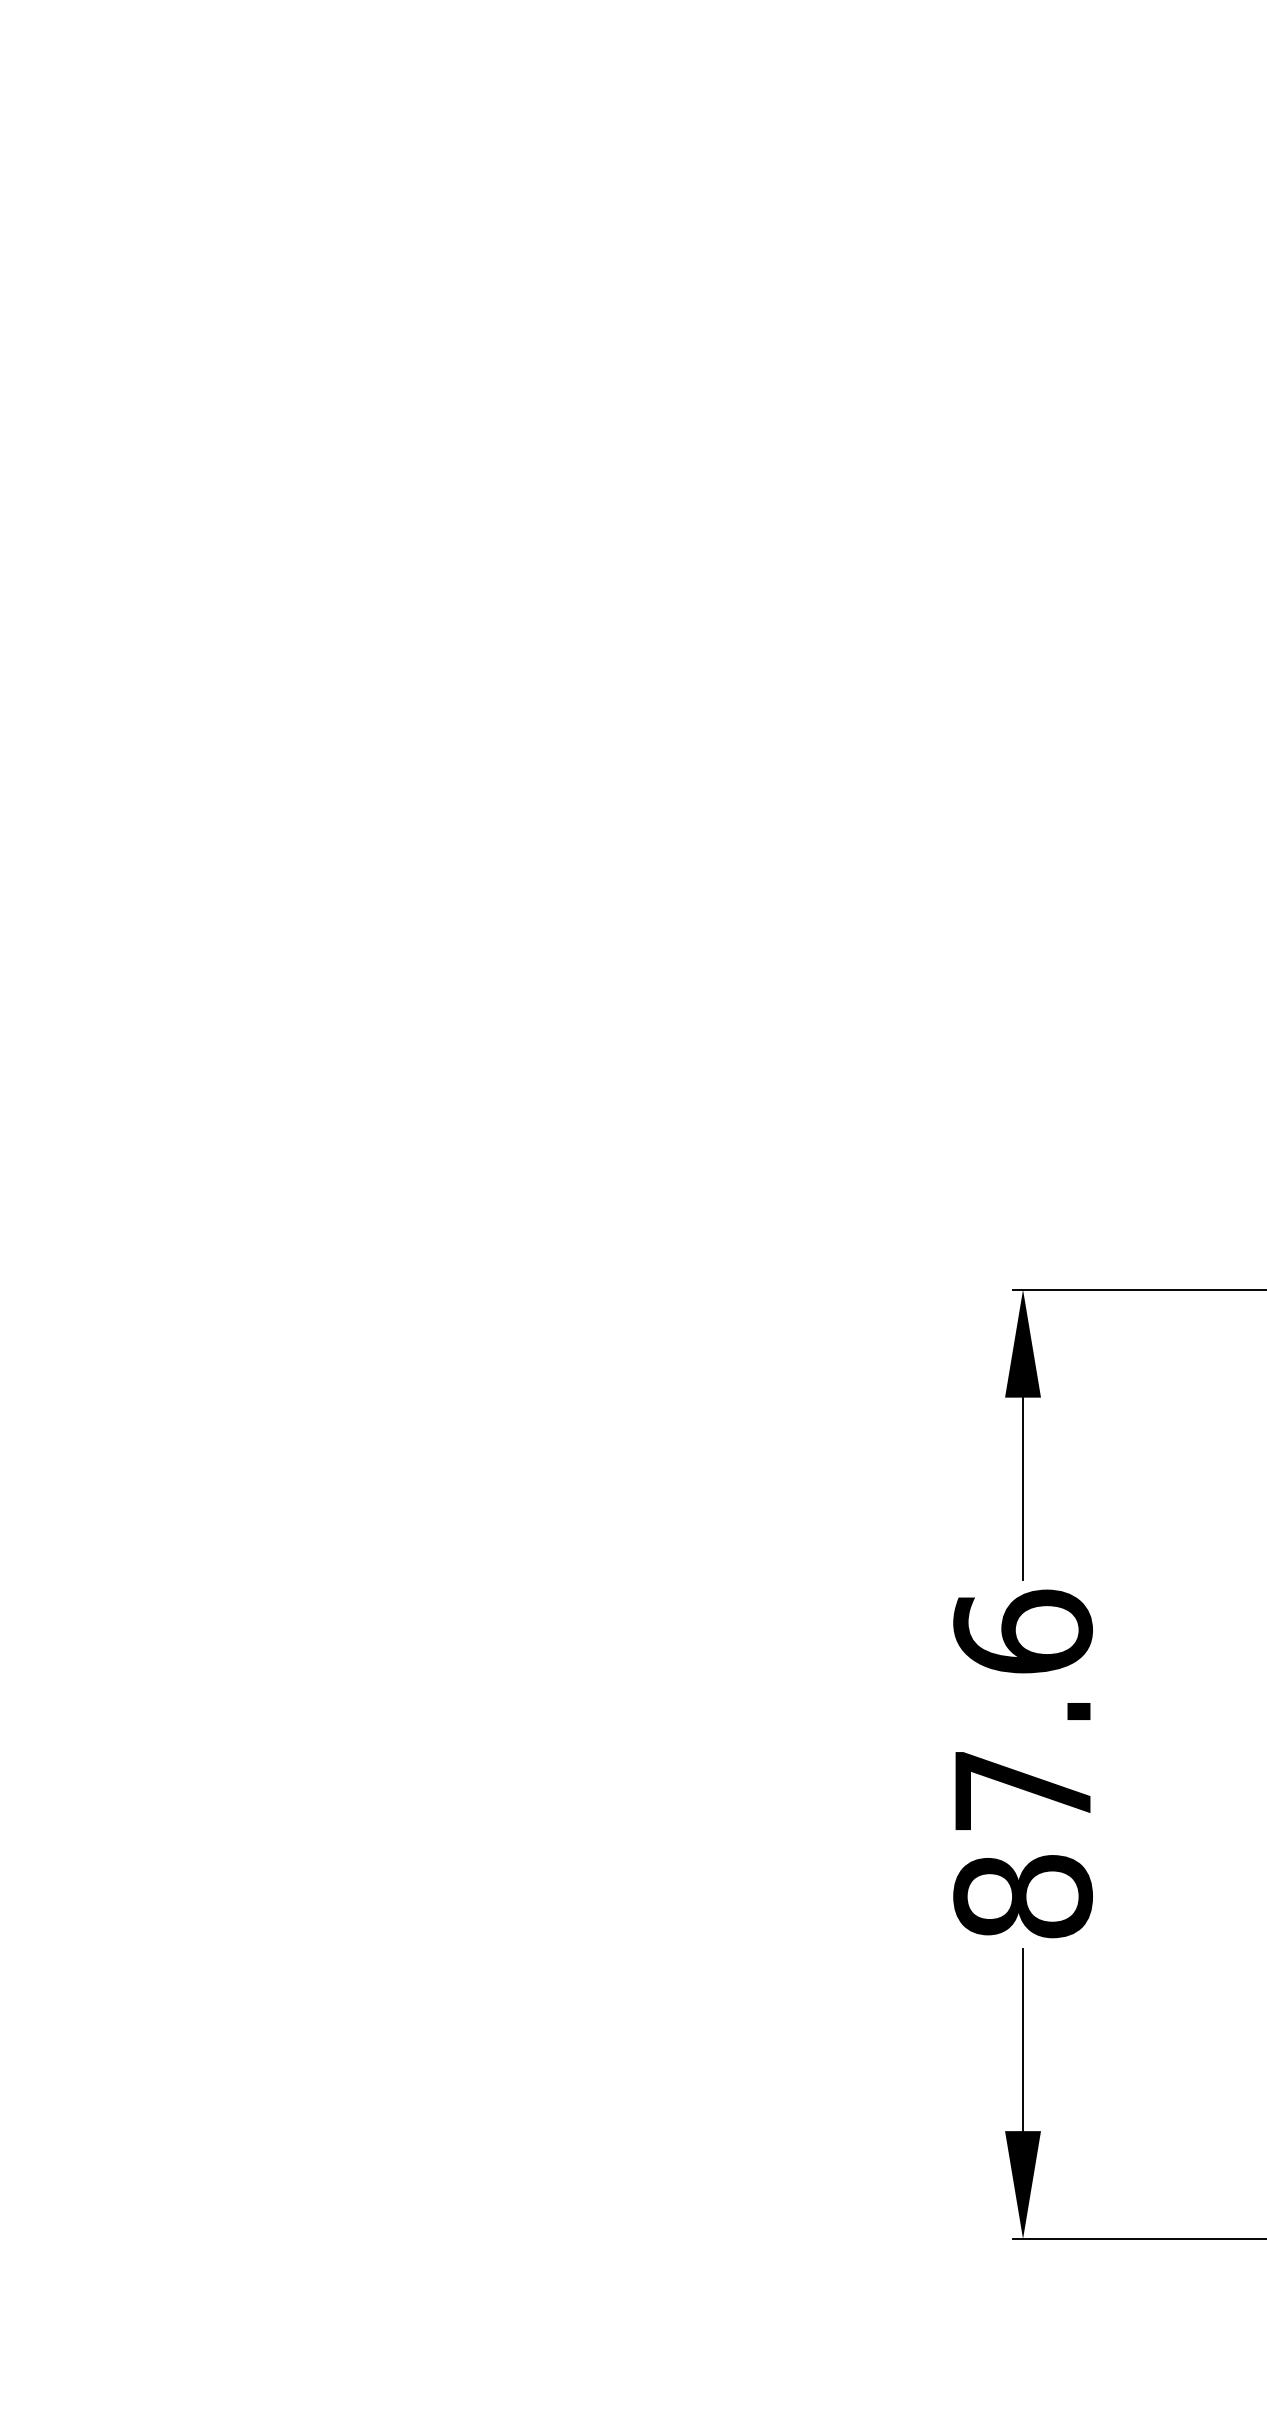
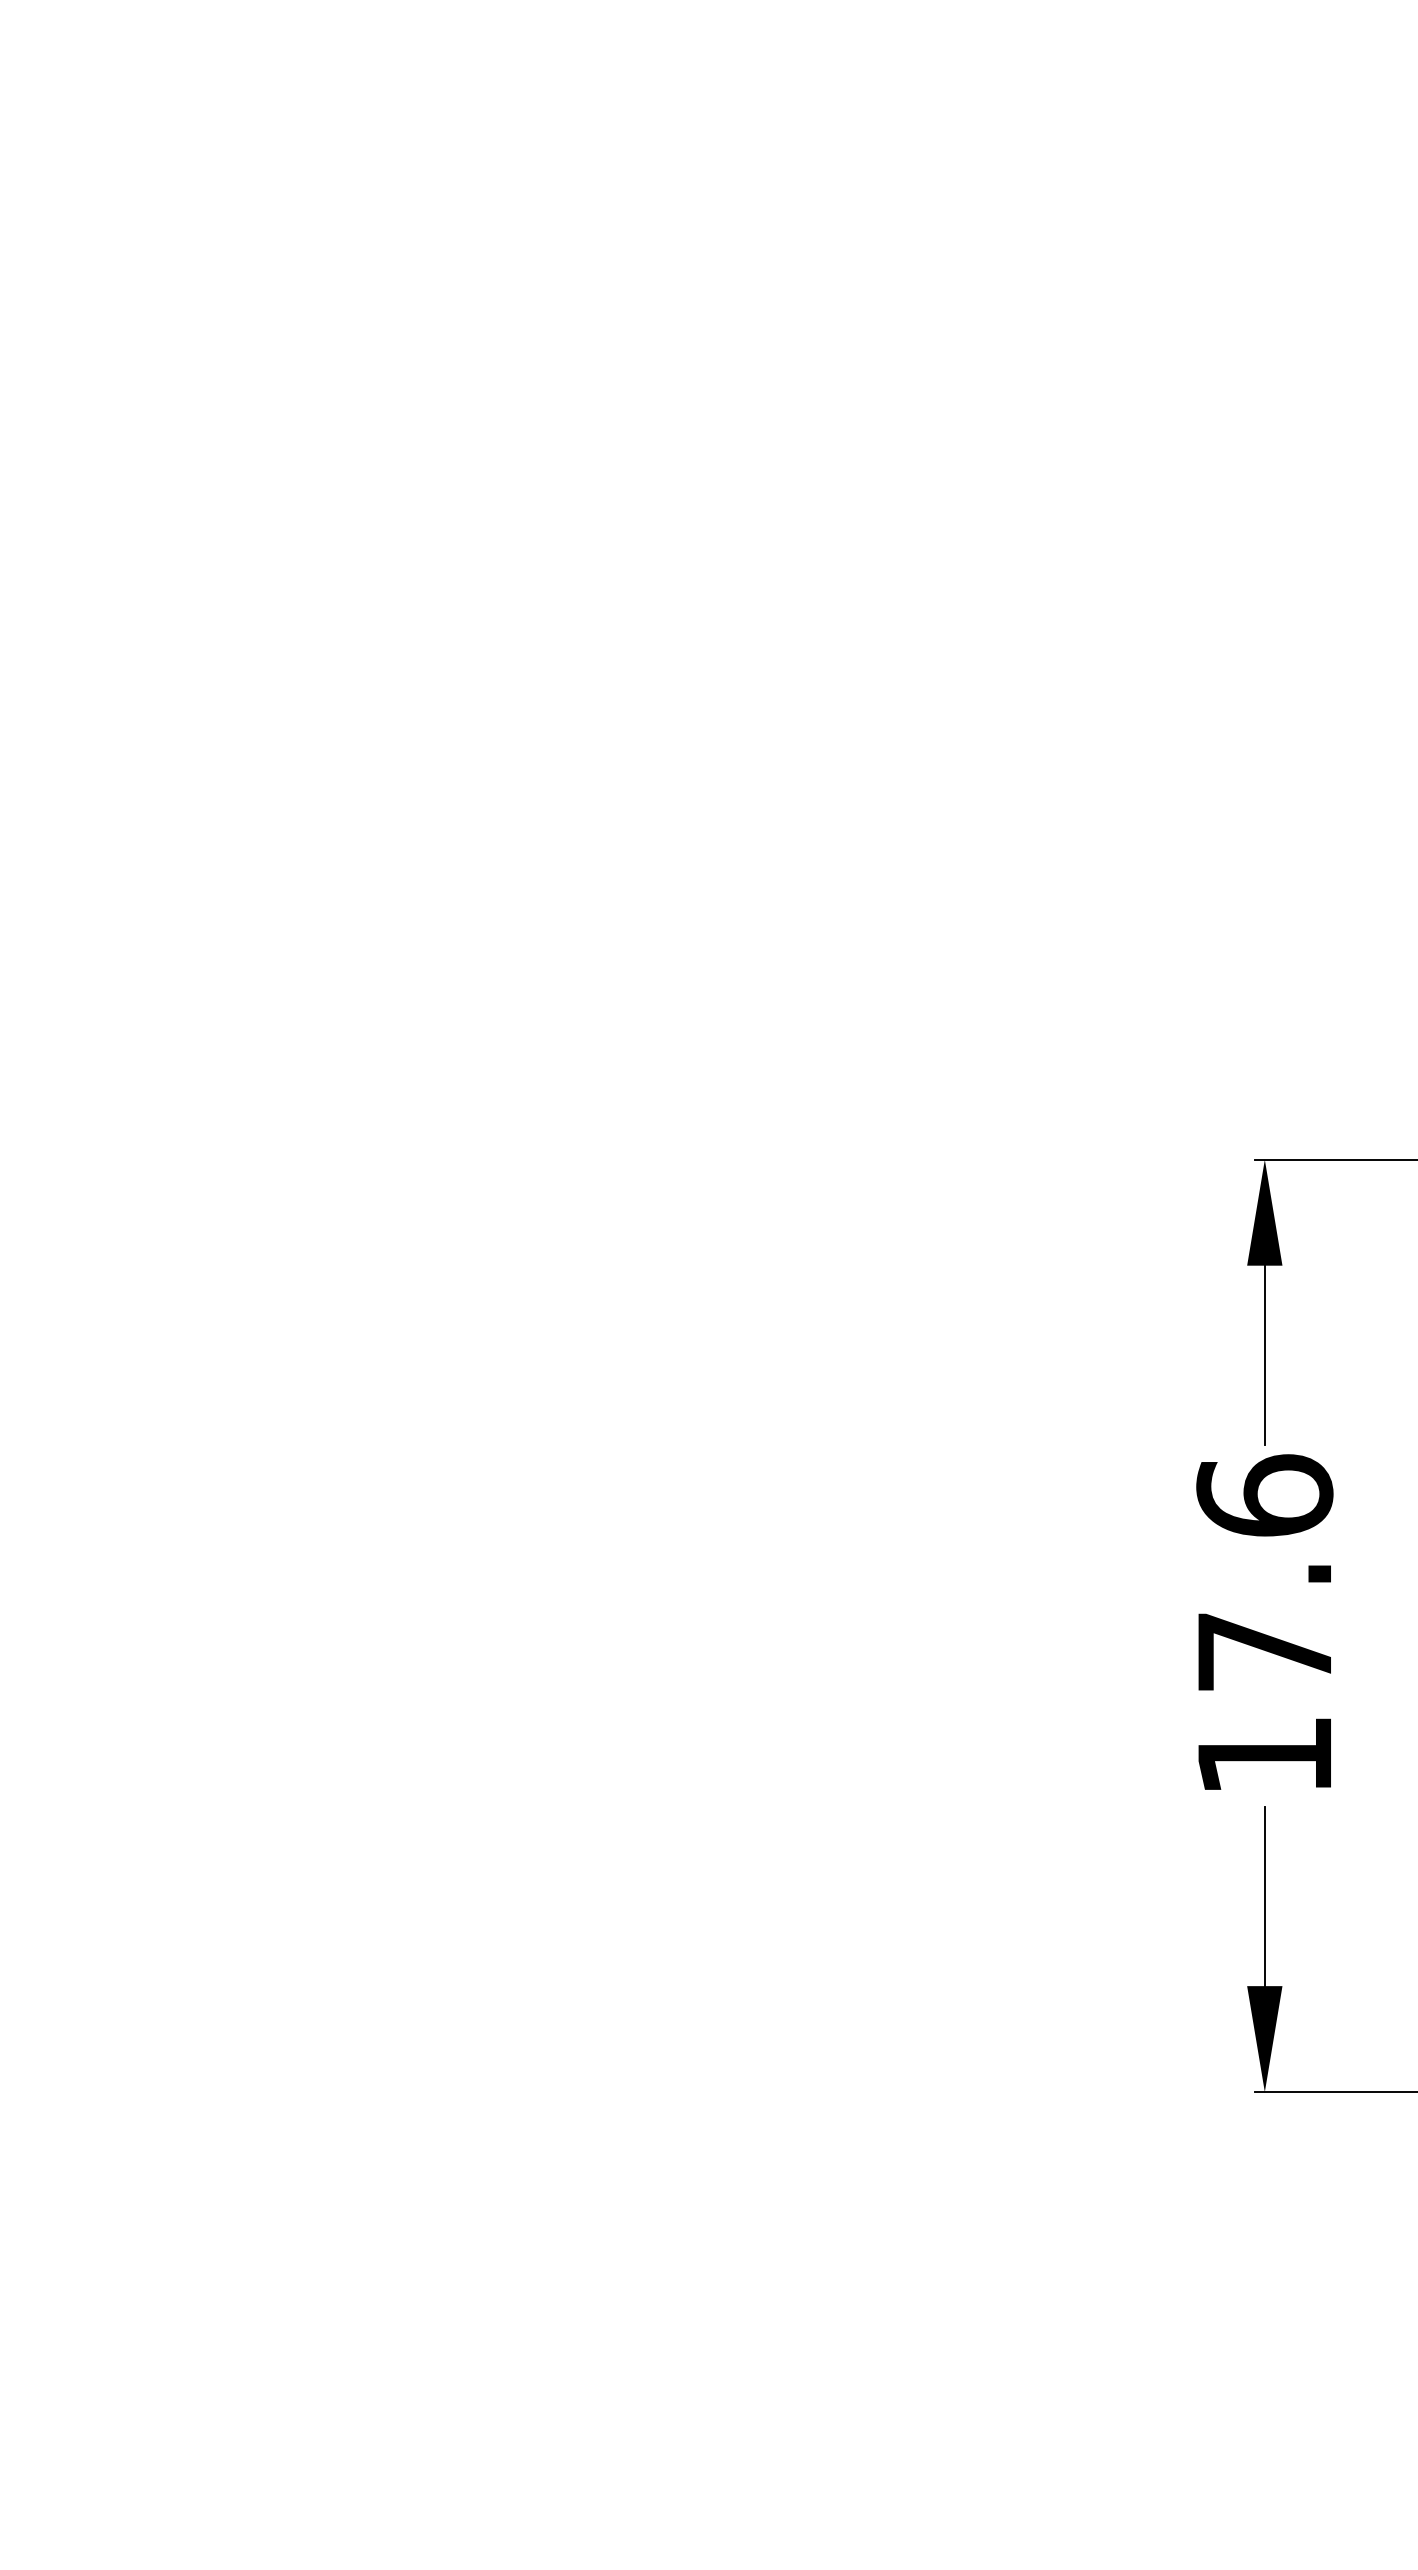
text: (1022, 1896) -> (1264, 1755), 87.6 -> 17.6

